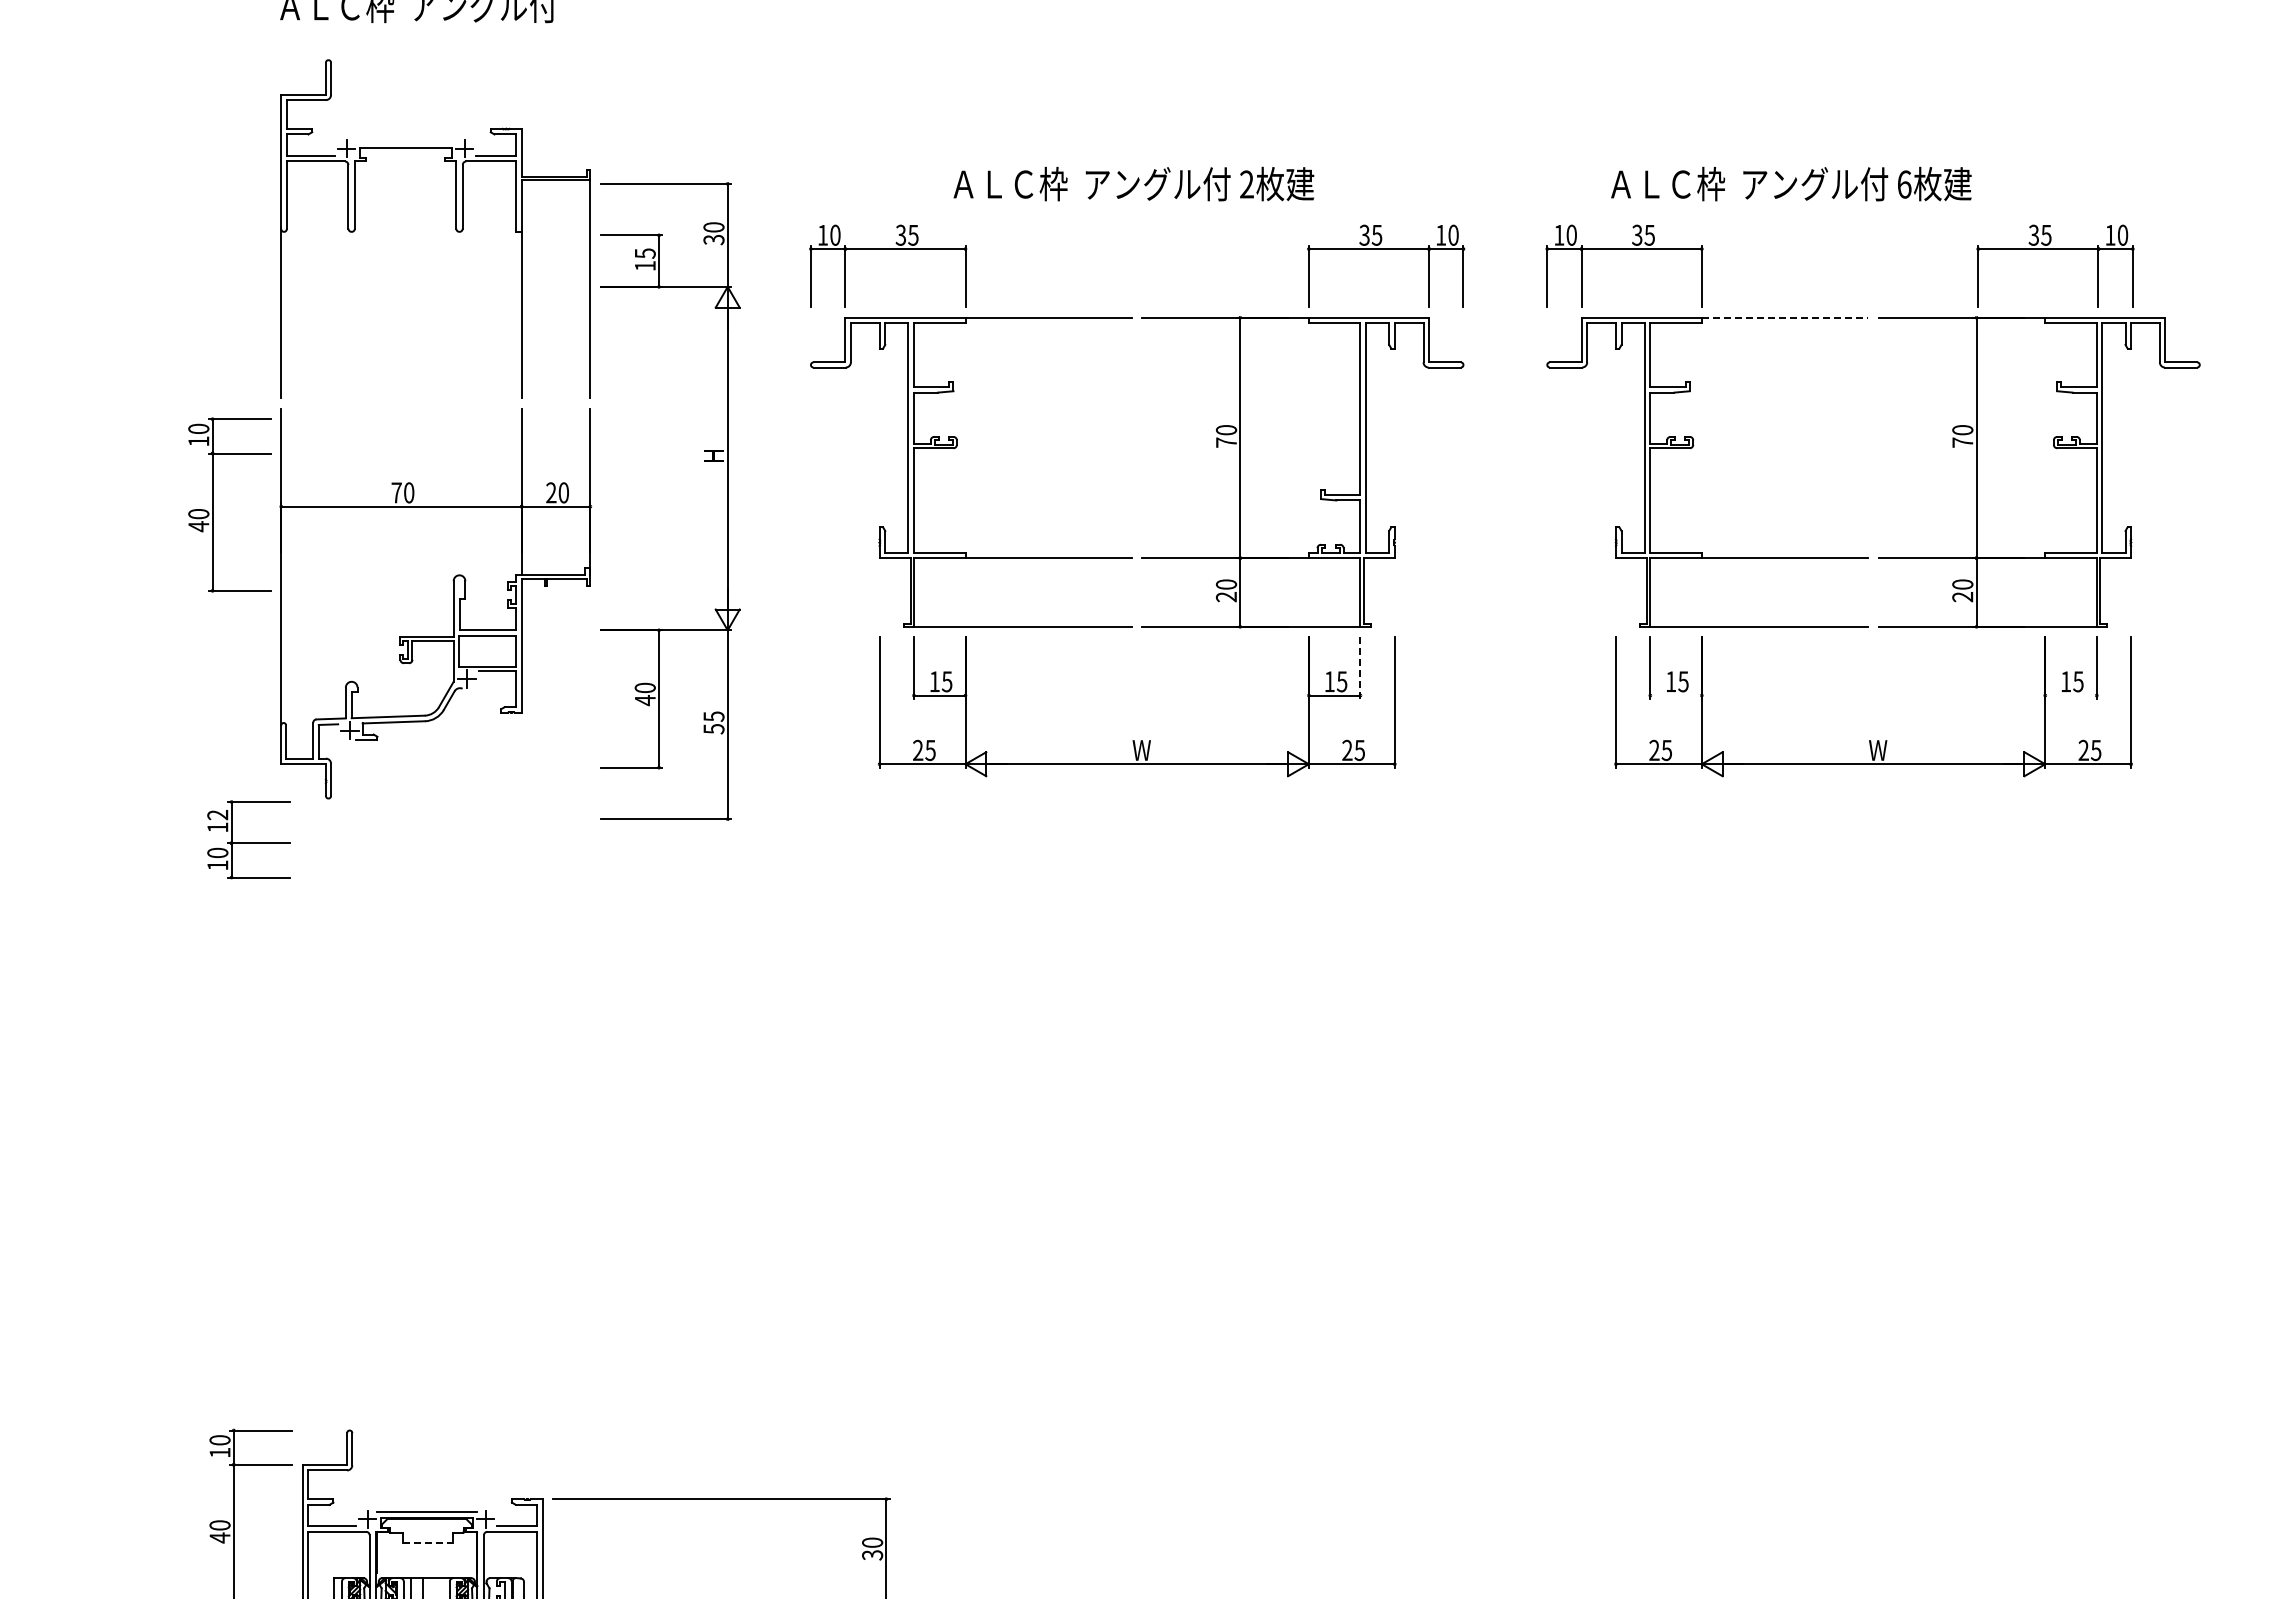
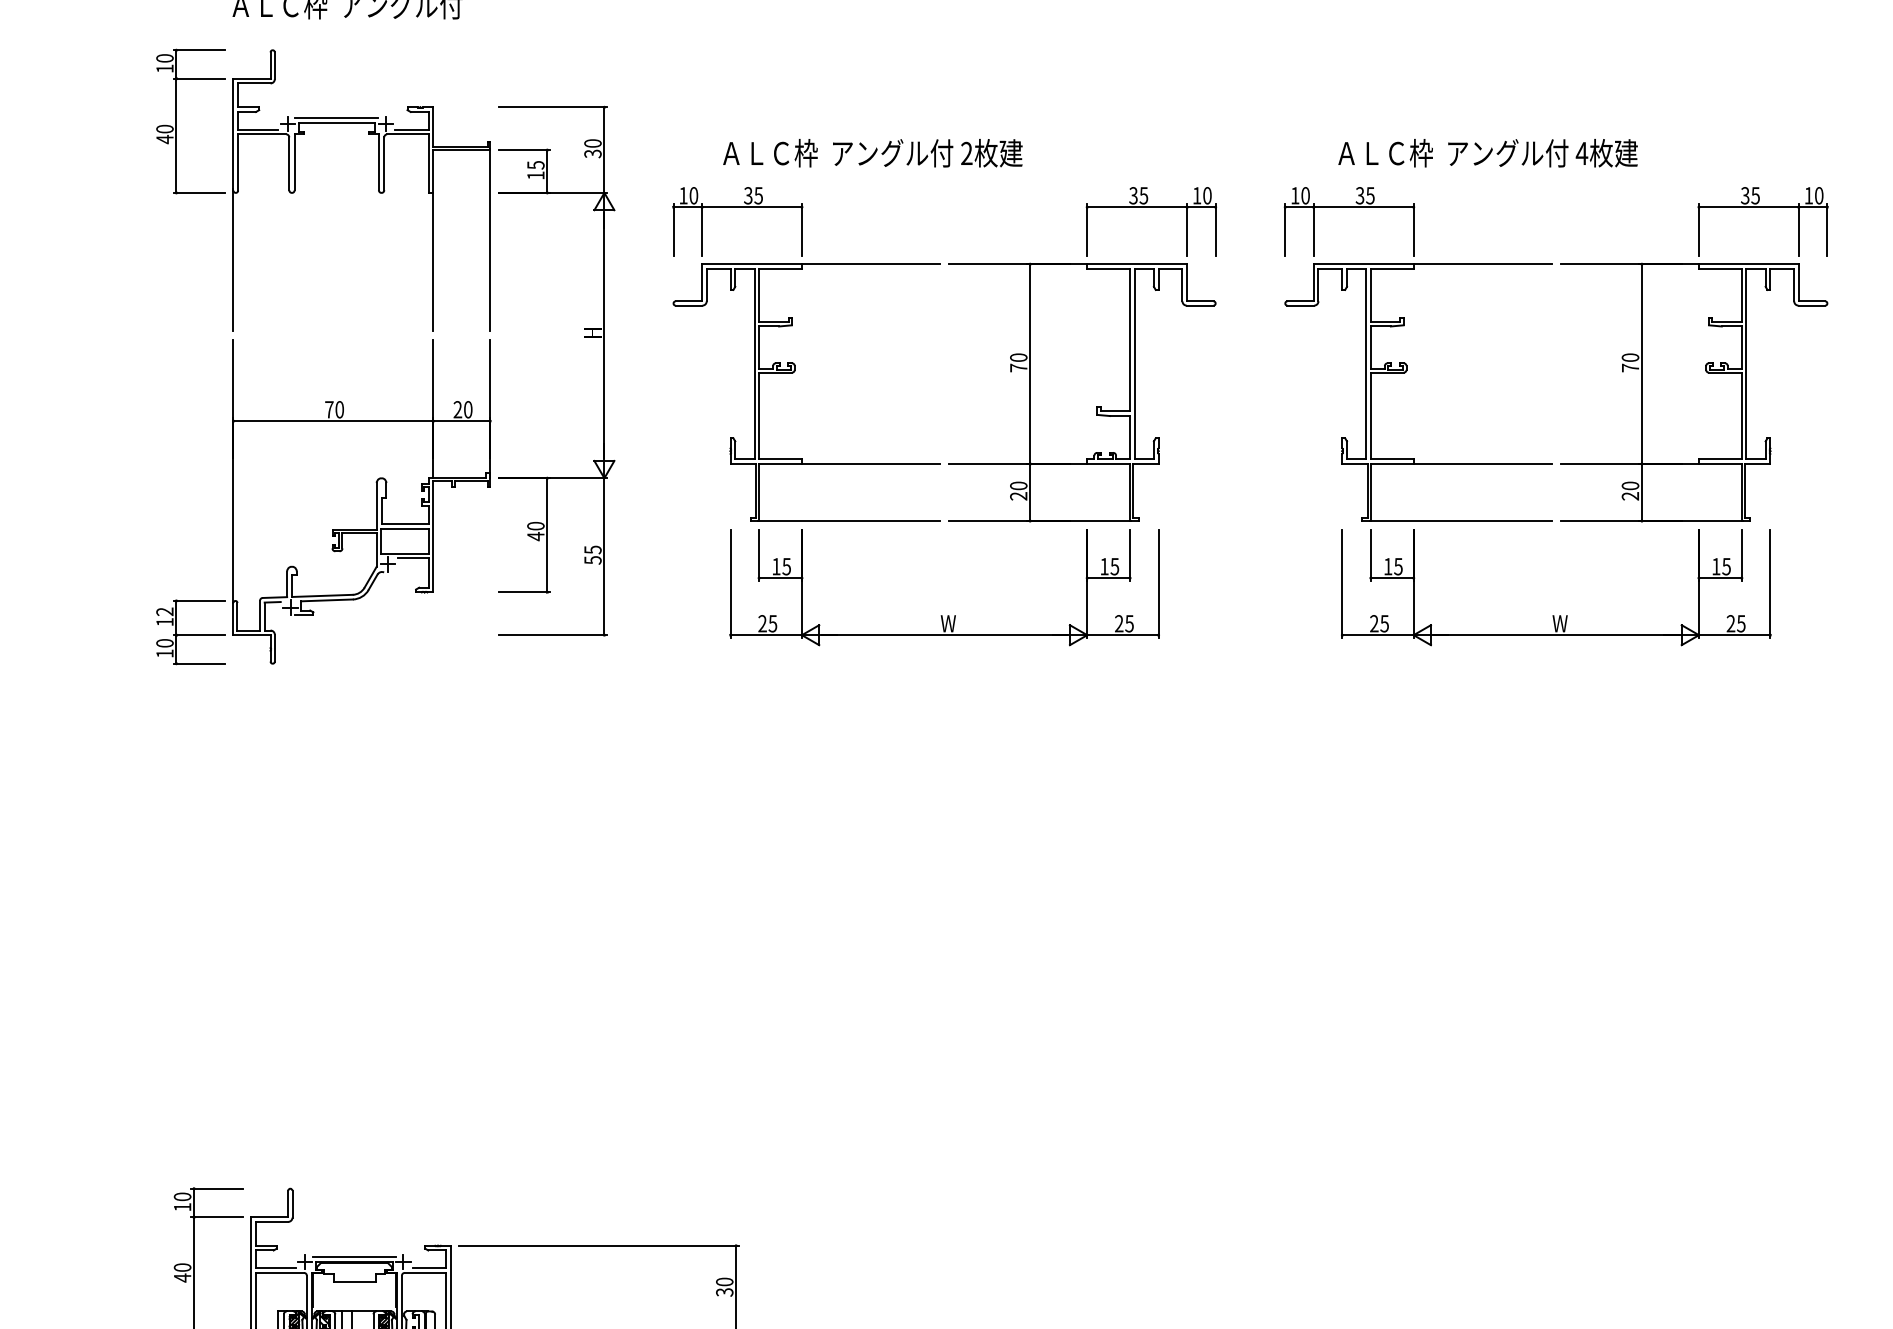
line: (405, 142) -> (336, 118), added
text: (1133, 183) -> (872, 152), moved
text: (1903, 184) -> (1581, 153), 6 -> 4
part: (2055, 249) -> (1763, 207), moved
line: (1785, 317) -> (1483, 264), dashed -> solid
part: (704, 461) -> (585, 337), moved
part: (213, 504) -> (177, 121), moved
line: (1360, 668) -> (1130, 555), dashed -> solid
line: (1675, 695) -> (1391, 578), added
line: (2070, 695) -> (1719, 578), added
part: (248, 839) -> (190, 632), moved
line: (428, 1543) -> (355, 1282), dashed -> solid

